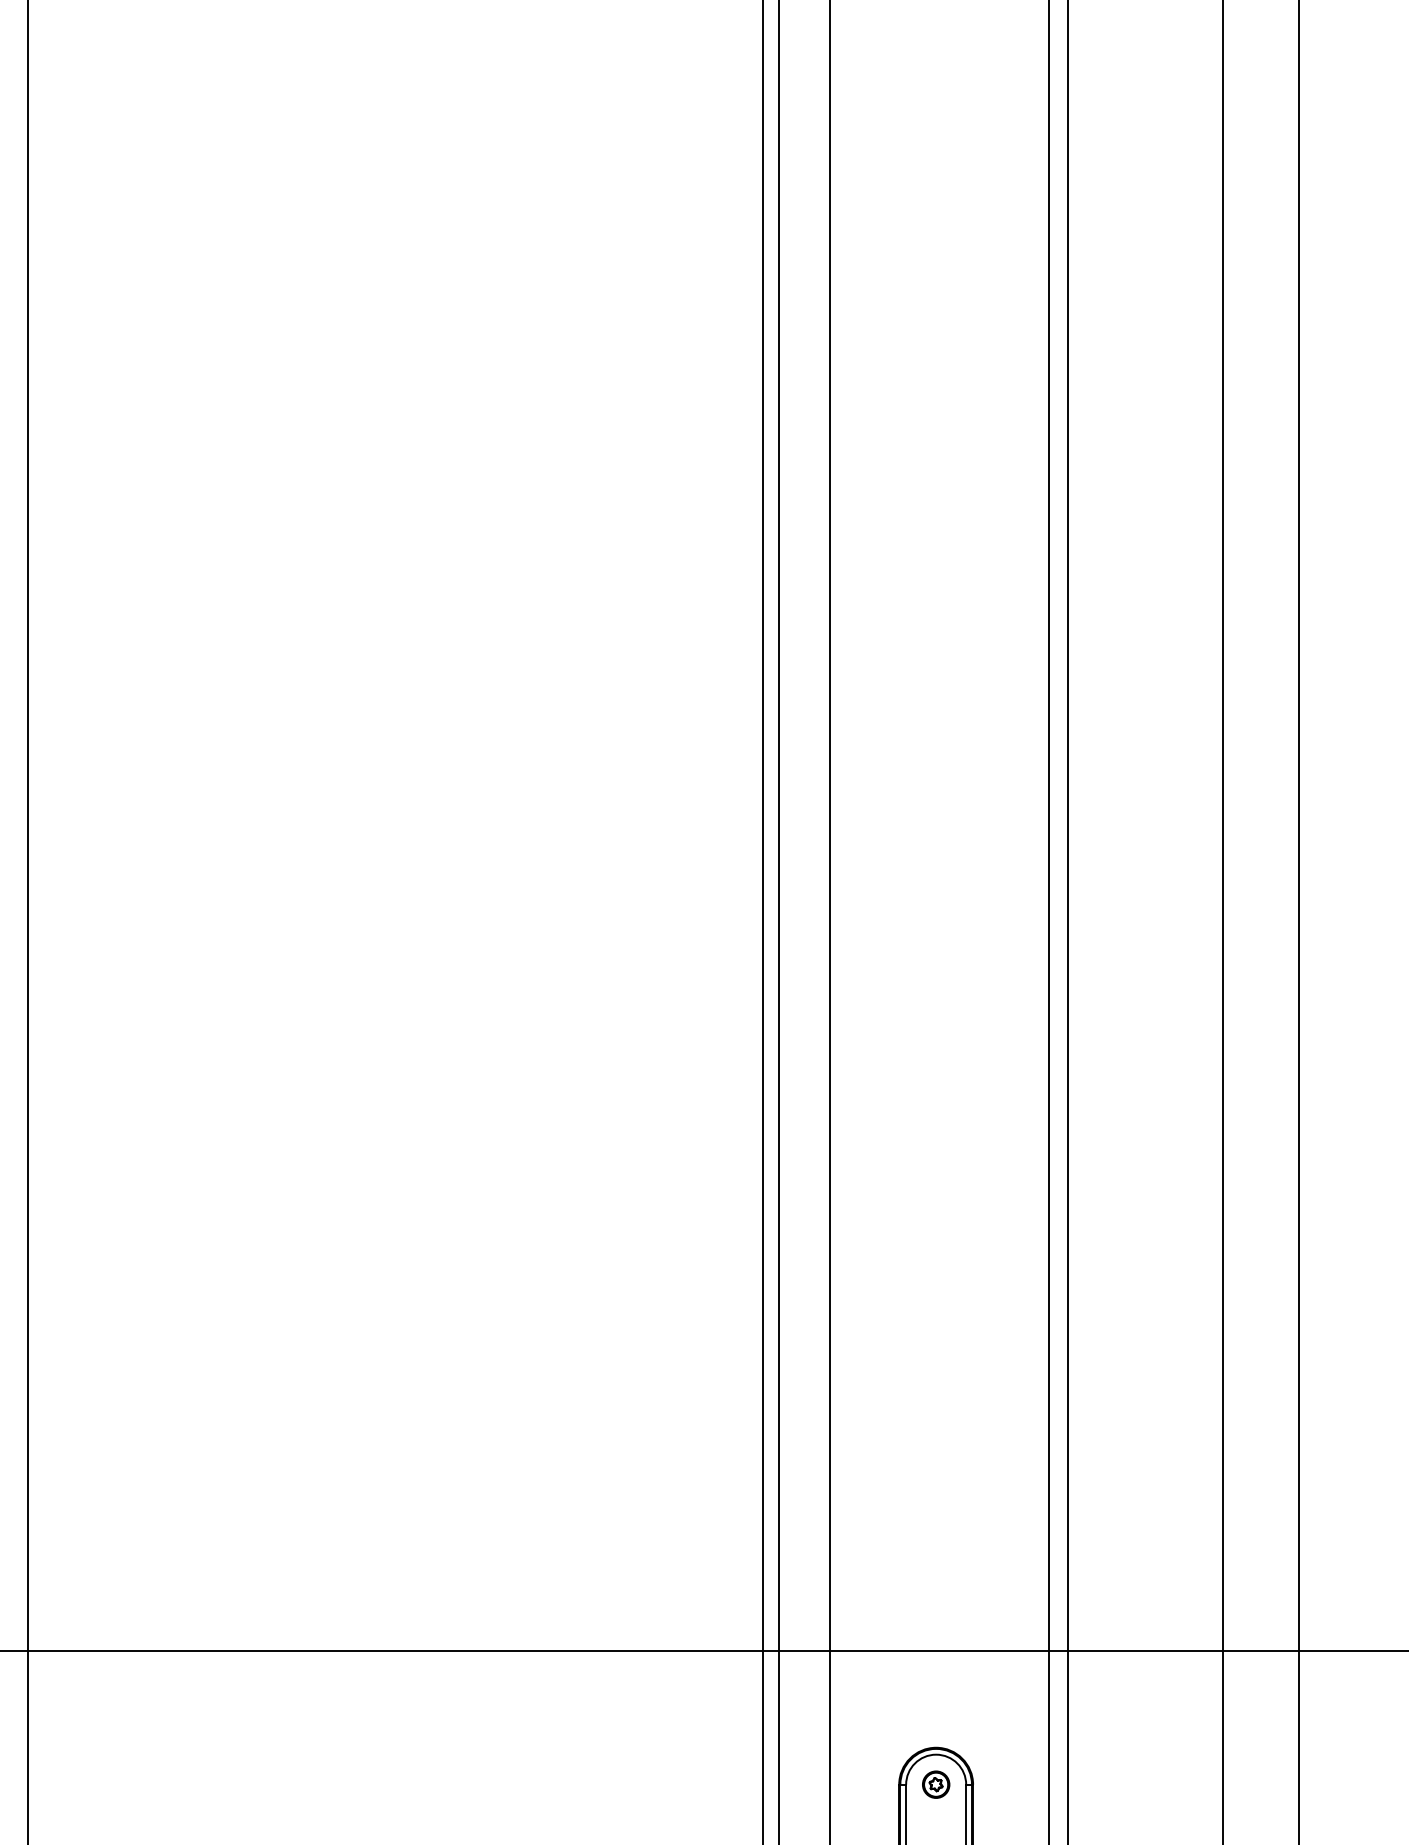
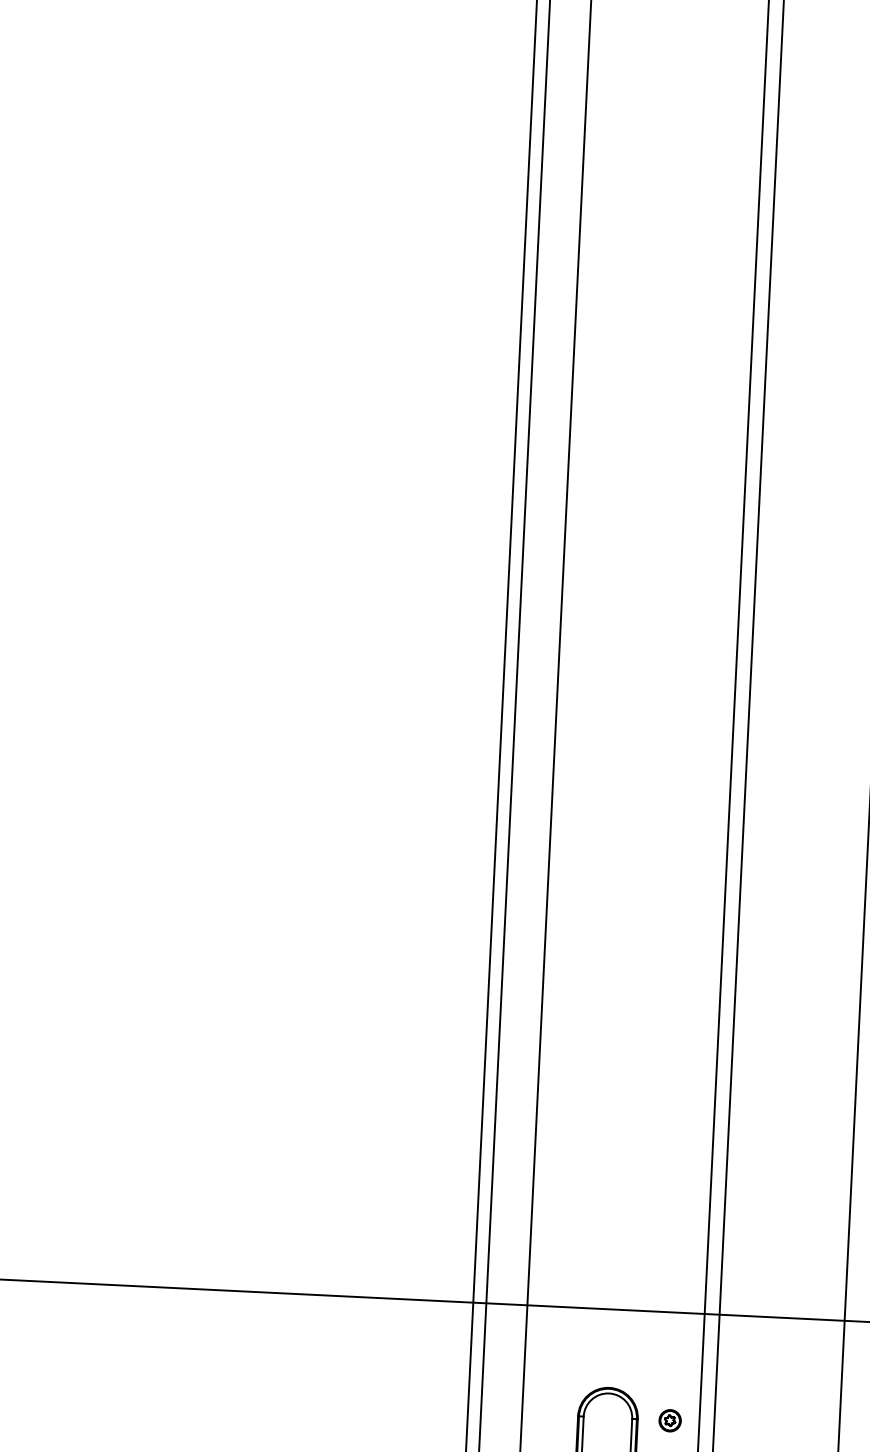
part: (936, 1784) -> (670, 1420), moved

